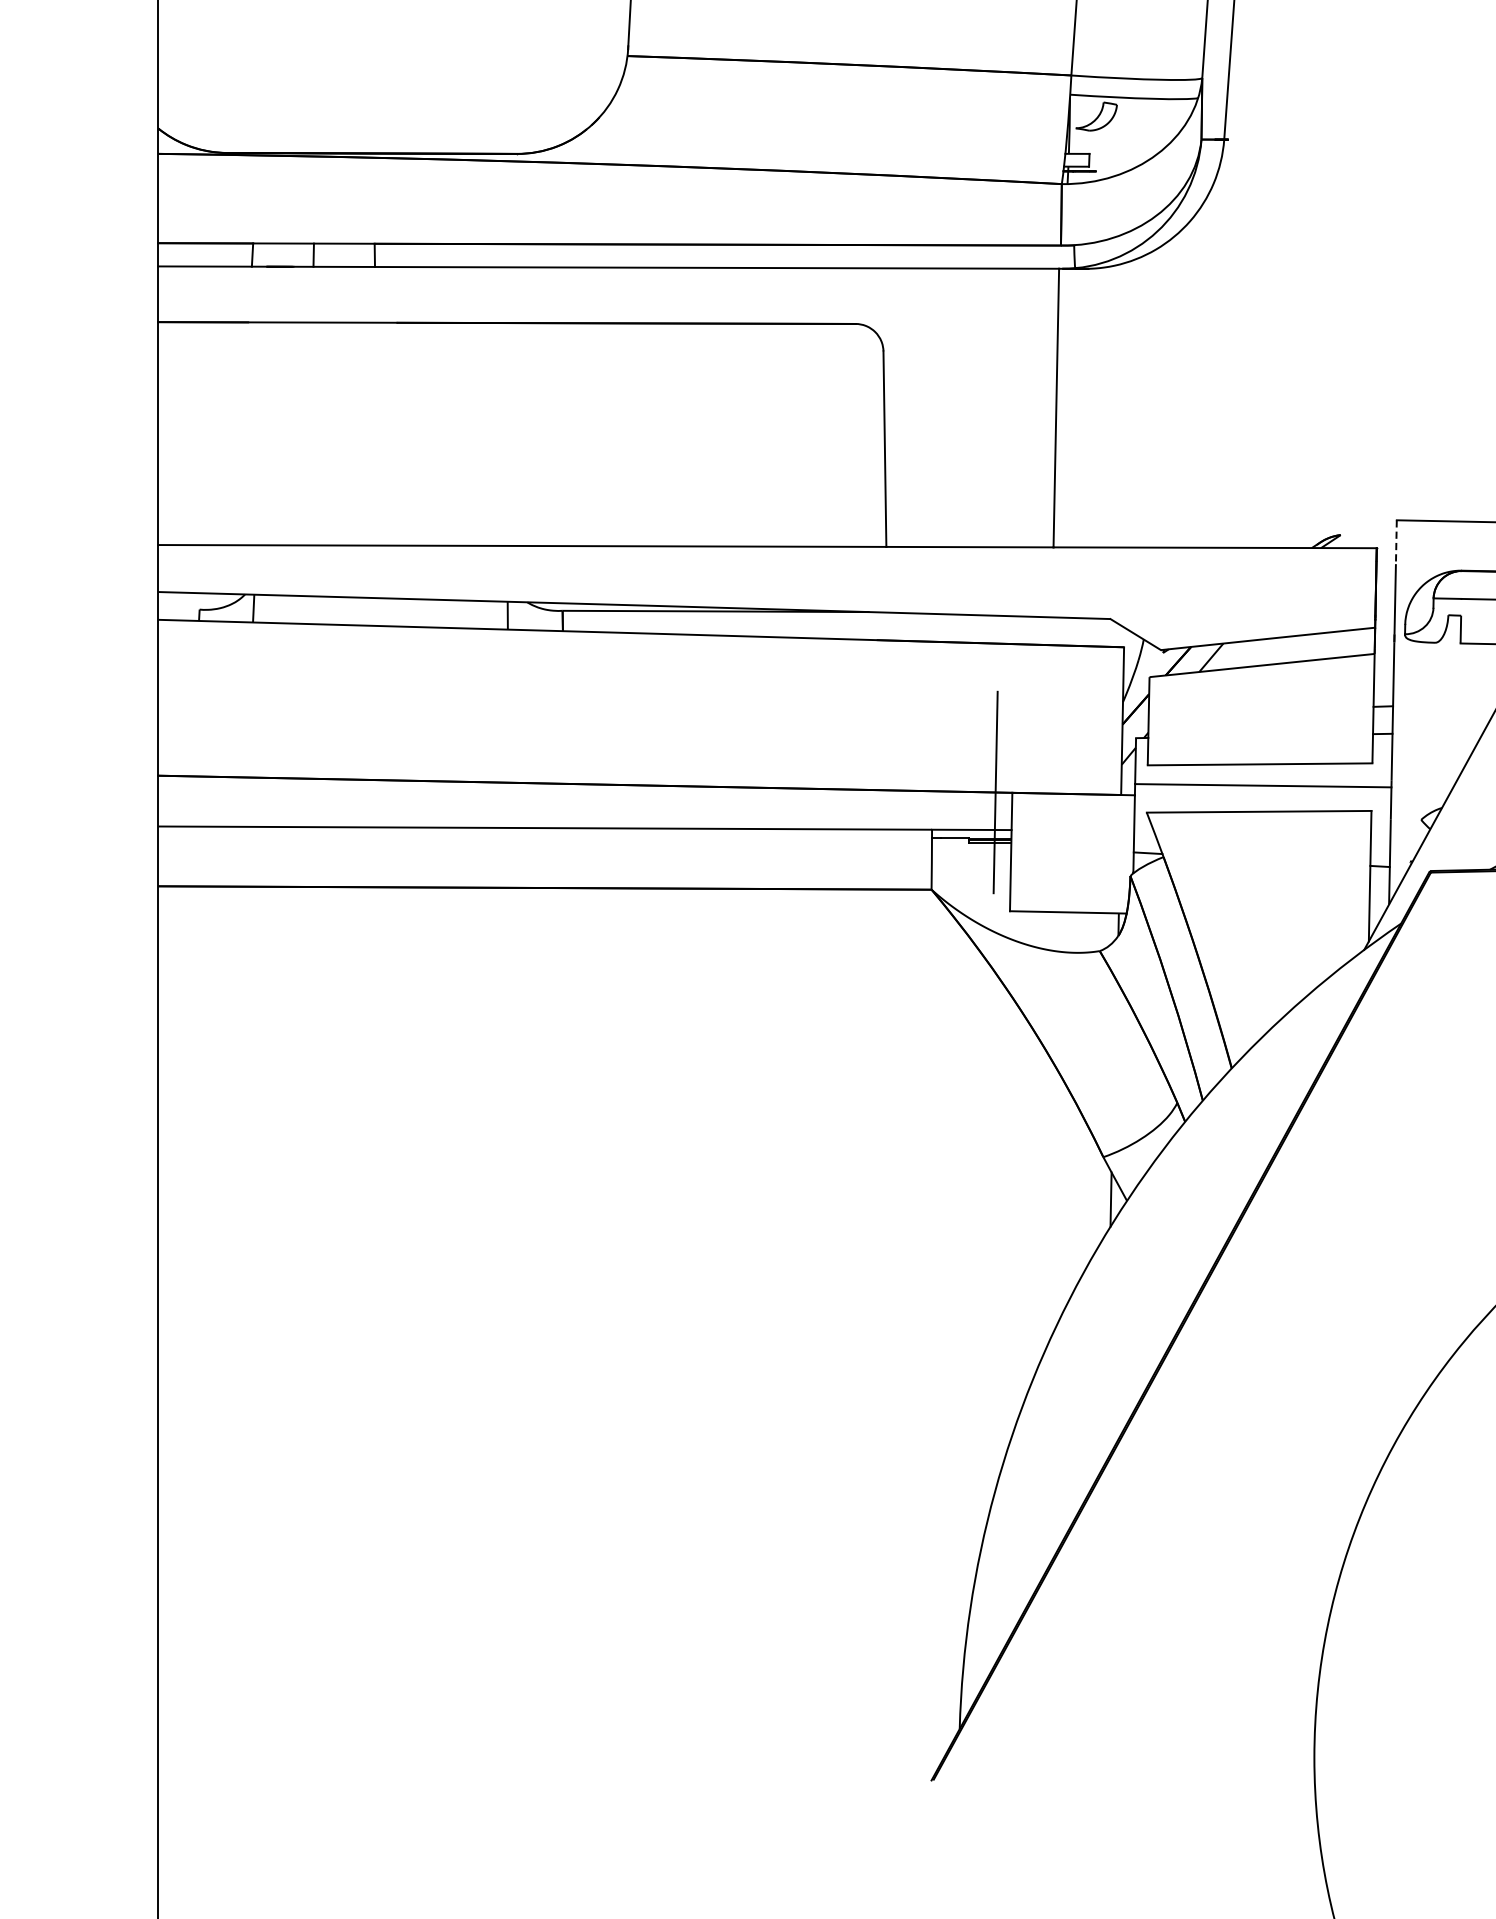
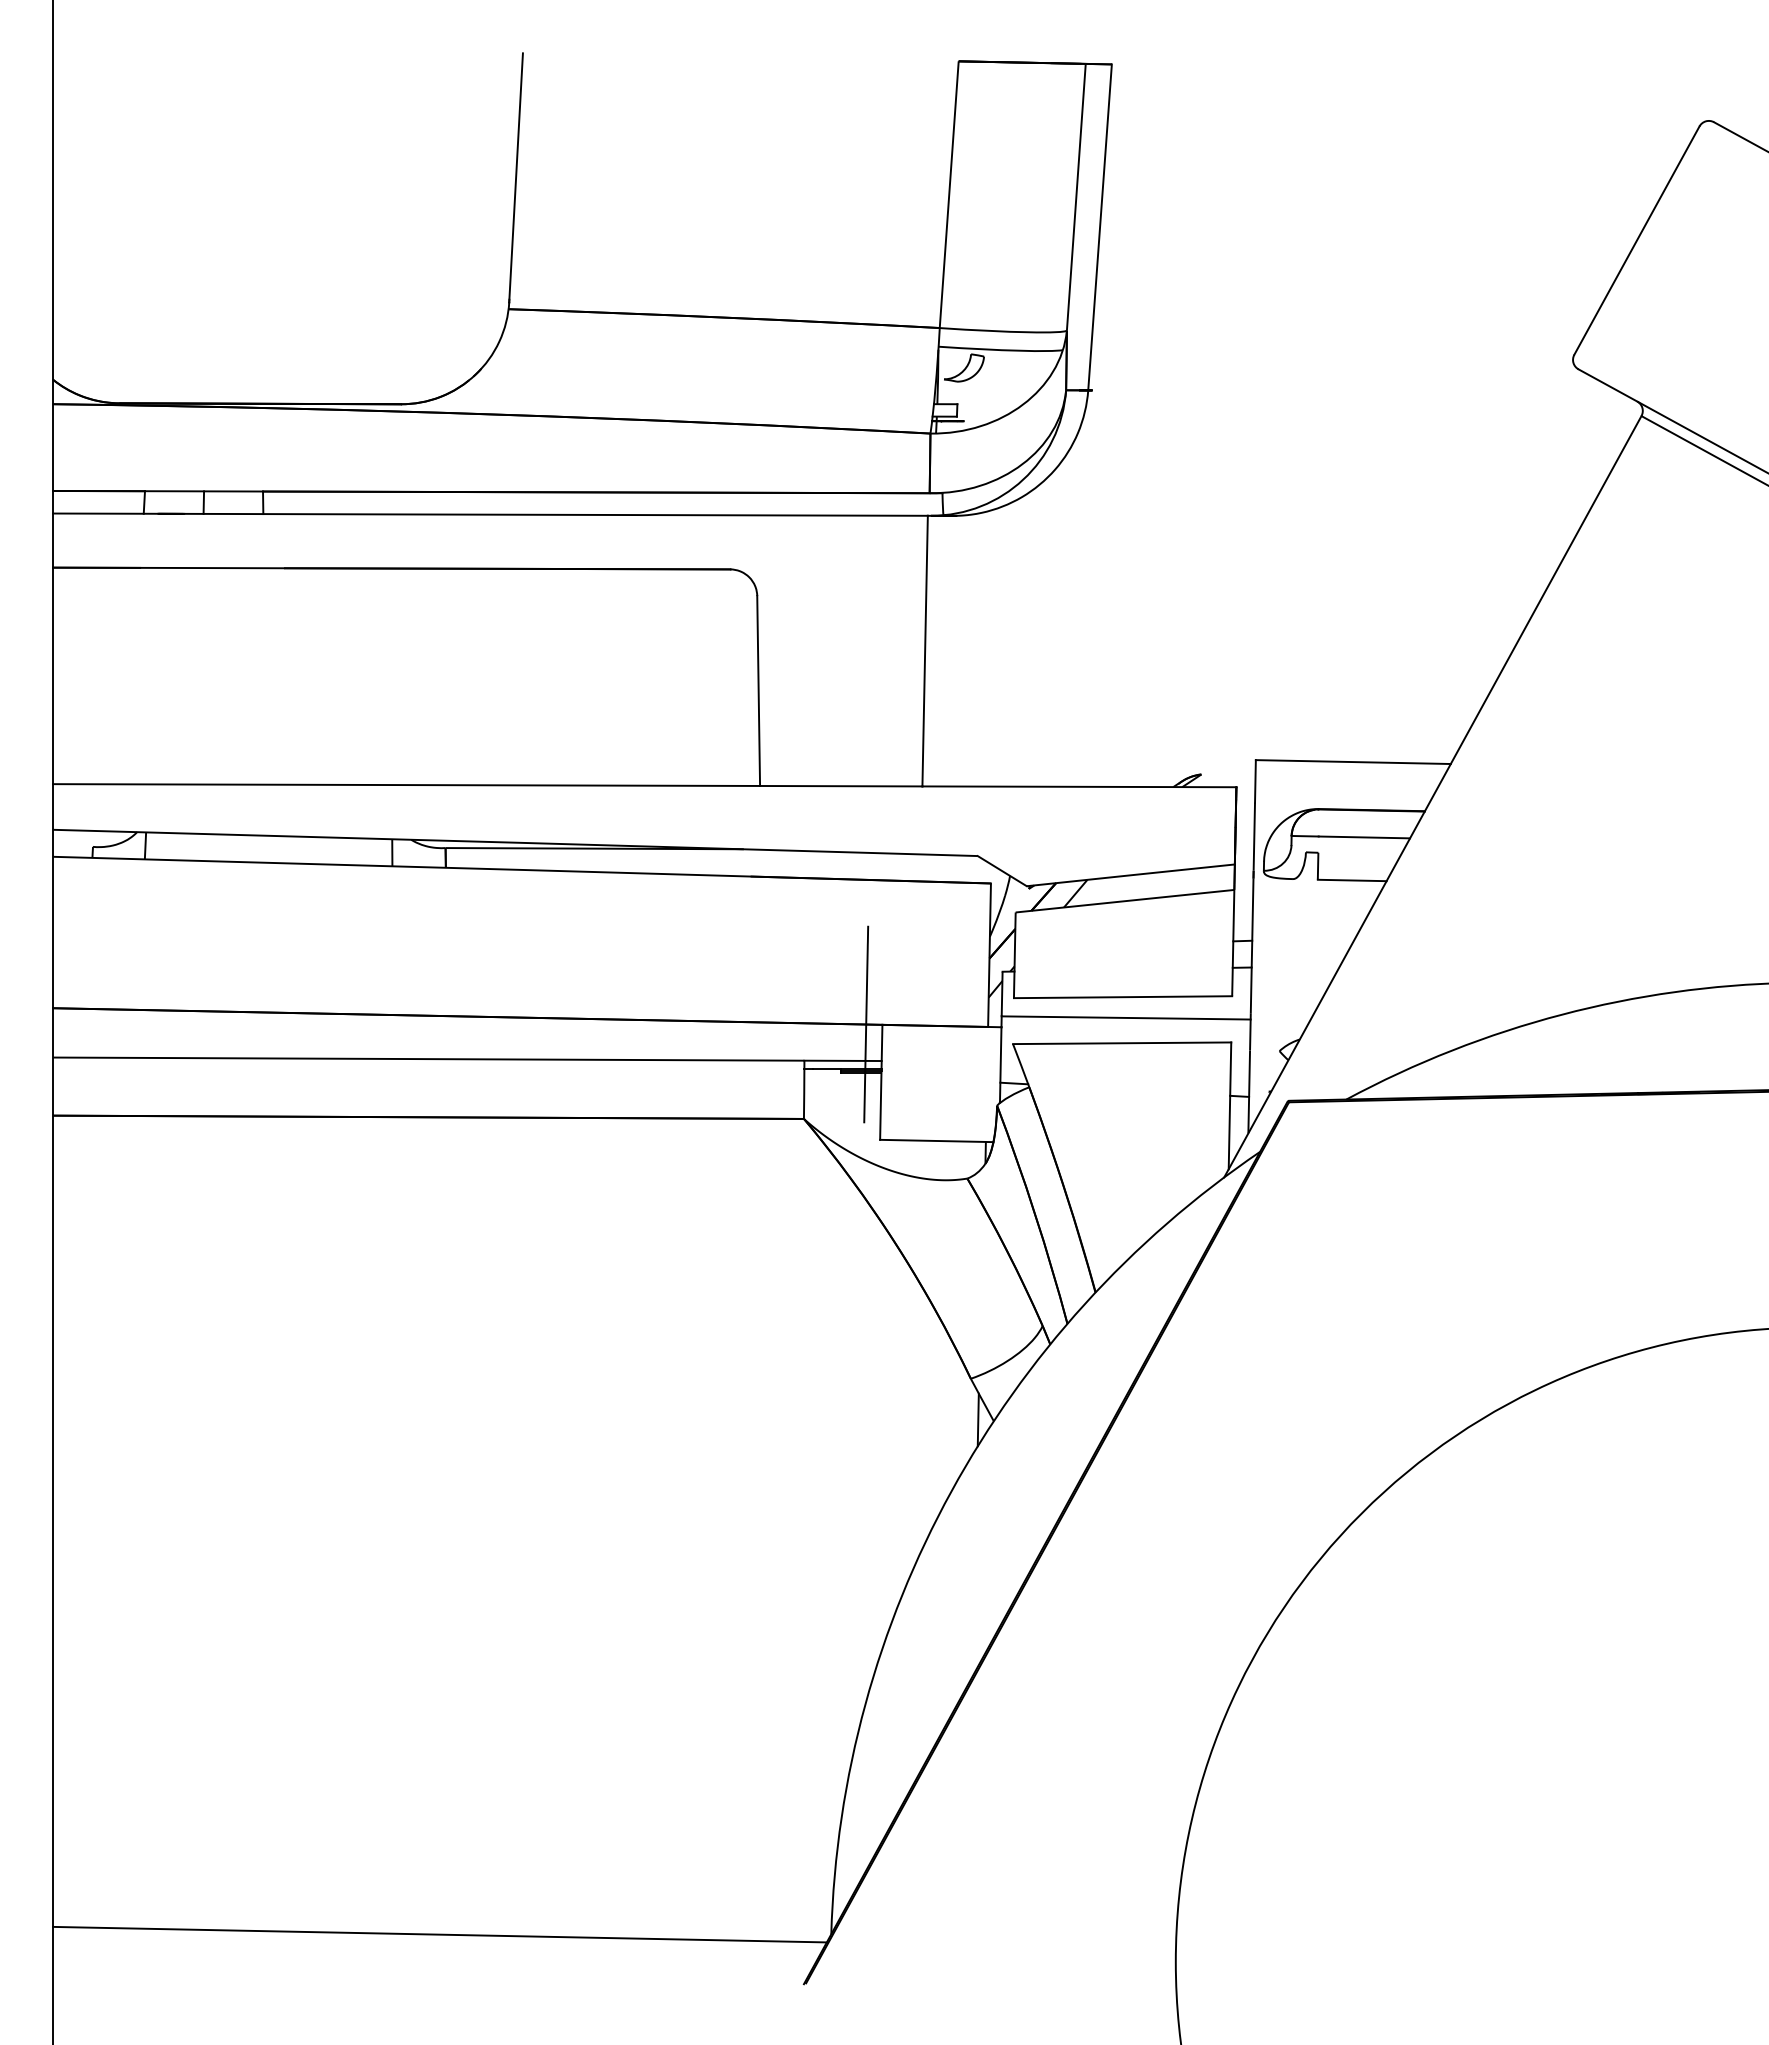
line: (1396, 542) -> (1255, 781), dashed -> solid
line: (556, 1729) -> (439, 1934), added

